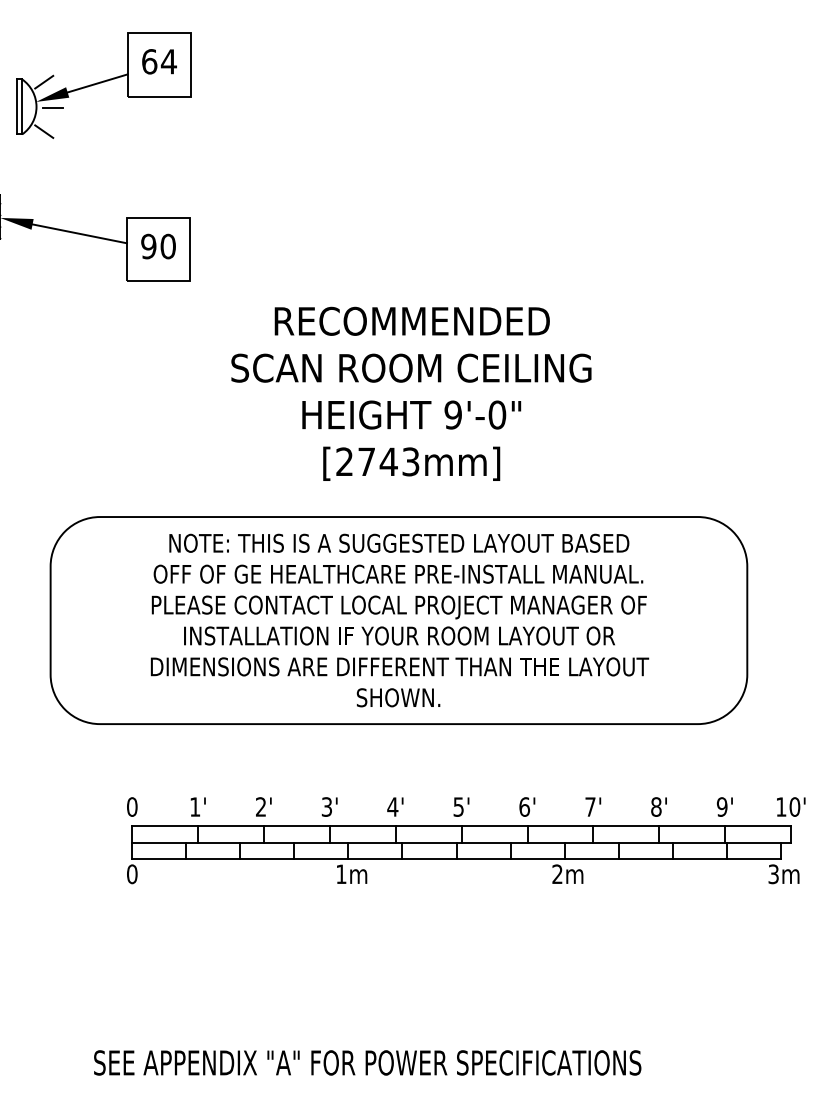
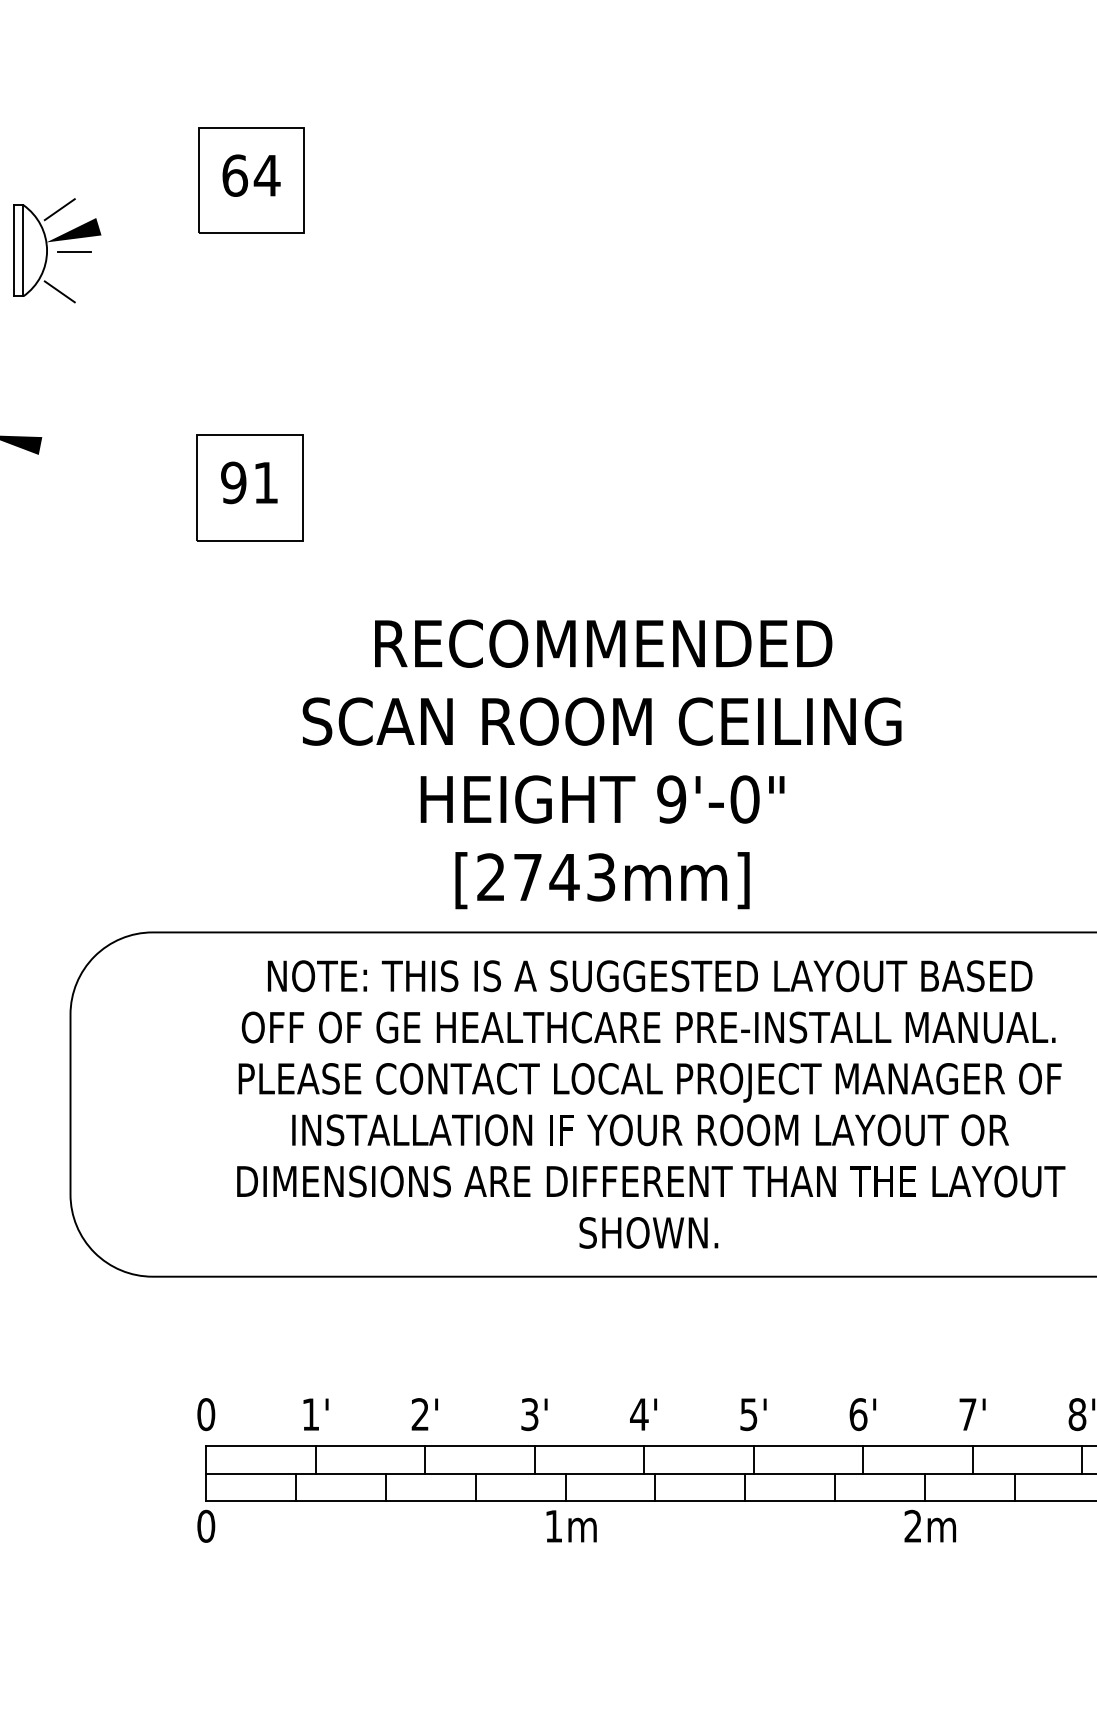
line: (97, 83) -> (148, 211), removed
line: (79, 233) -> (118, 461), removed
text: (167, 246) -> (264, 482), 90 -> 91
text: (411, 393) -> (602, 763), moved

